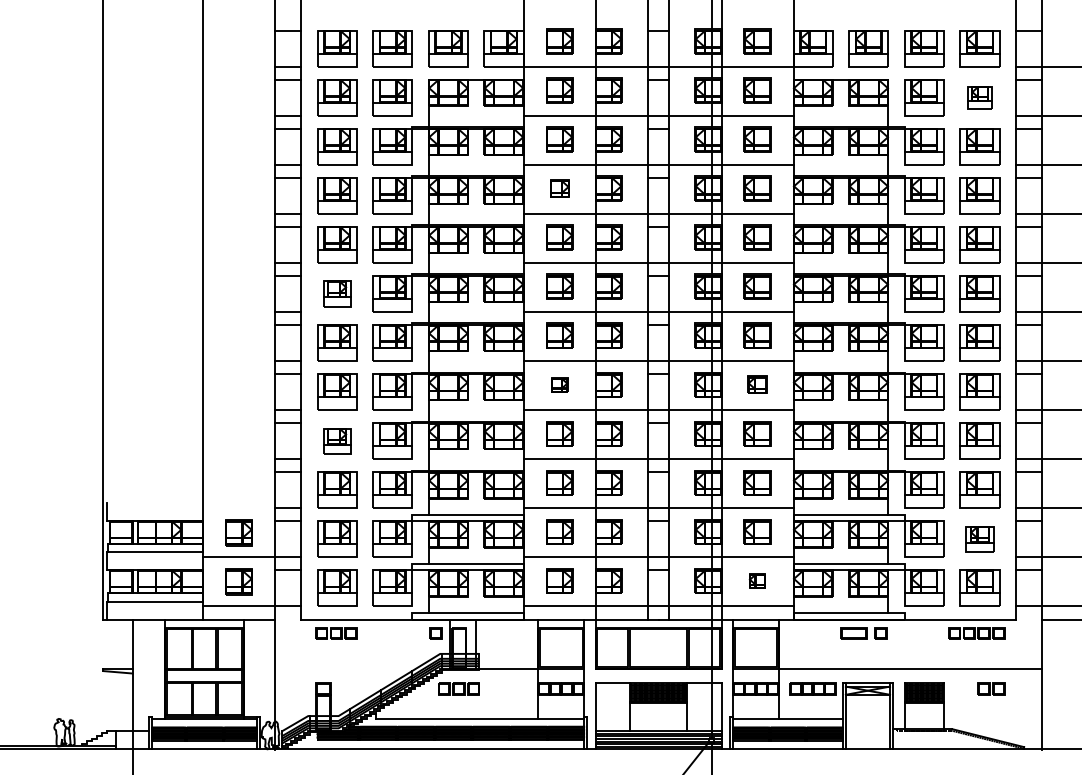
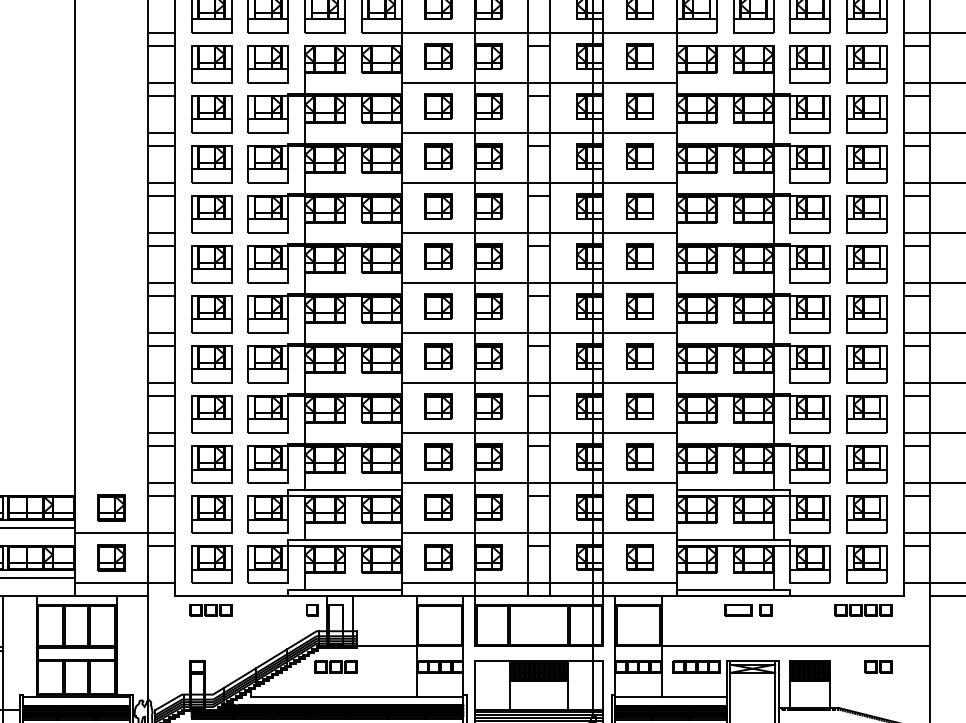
part: (979, 97) -> (866, 64), size x1.67
part: (559, 188) -> (438, 156), size x1.43
part: (337, 293) -> (211, 263), size x1.43
part: (559, 384) -> (438, 356), size x1.67
part: (757, 384) -> (640, 356), size x1.43
part: (337, 440) -> (211, 413), size x1.43
part: (979, 538) -> (866, 513), size x1.43
part: (757, 580) -> (640, 556), size x1.67

